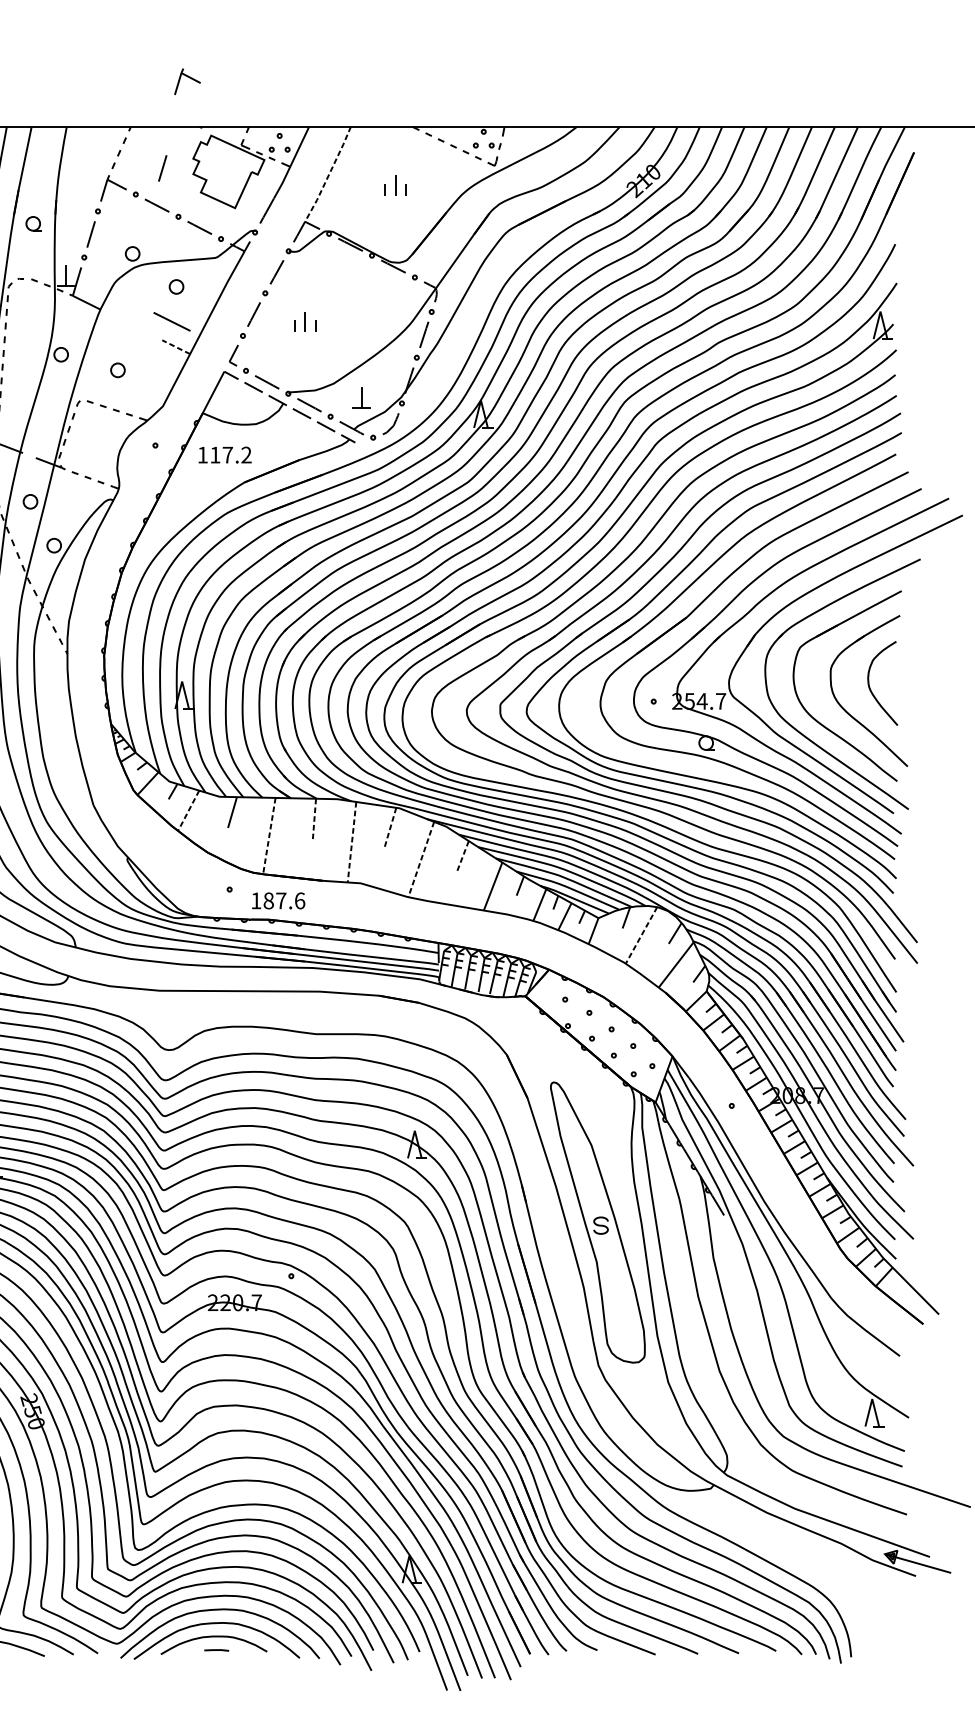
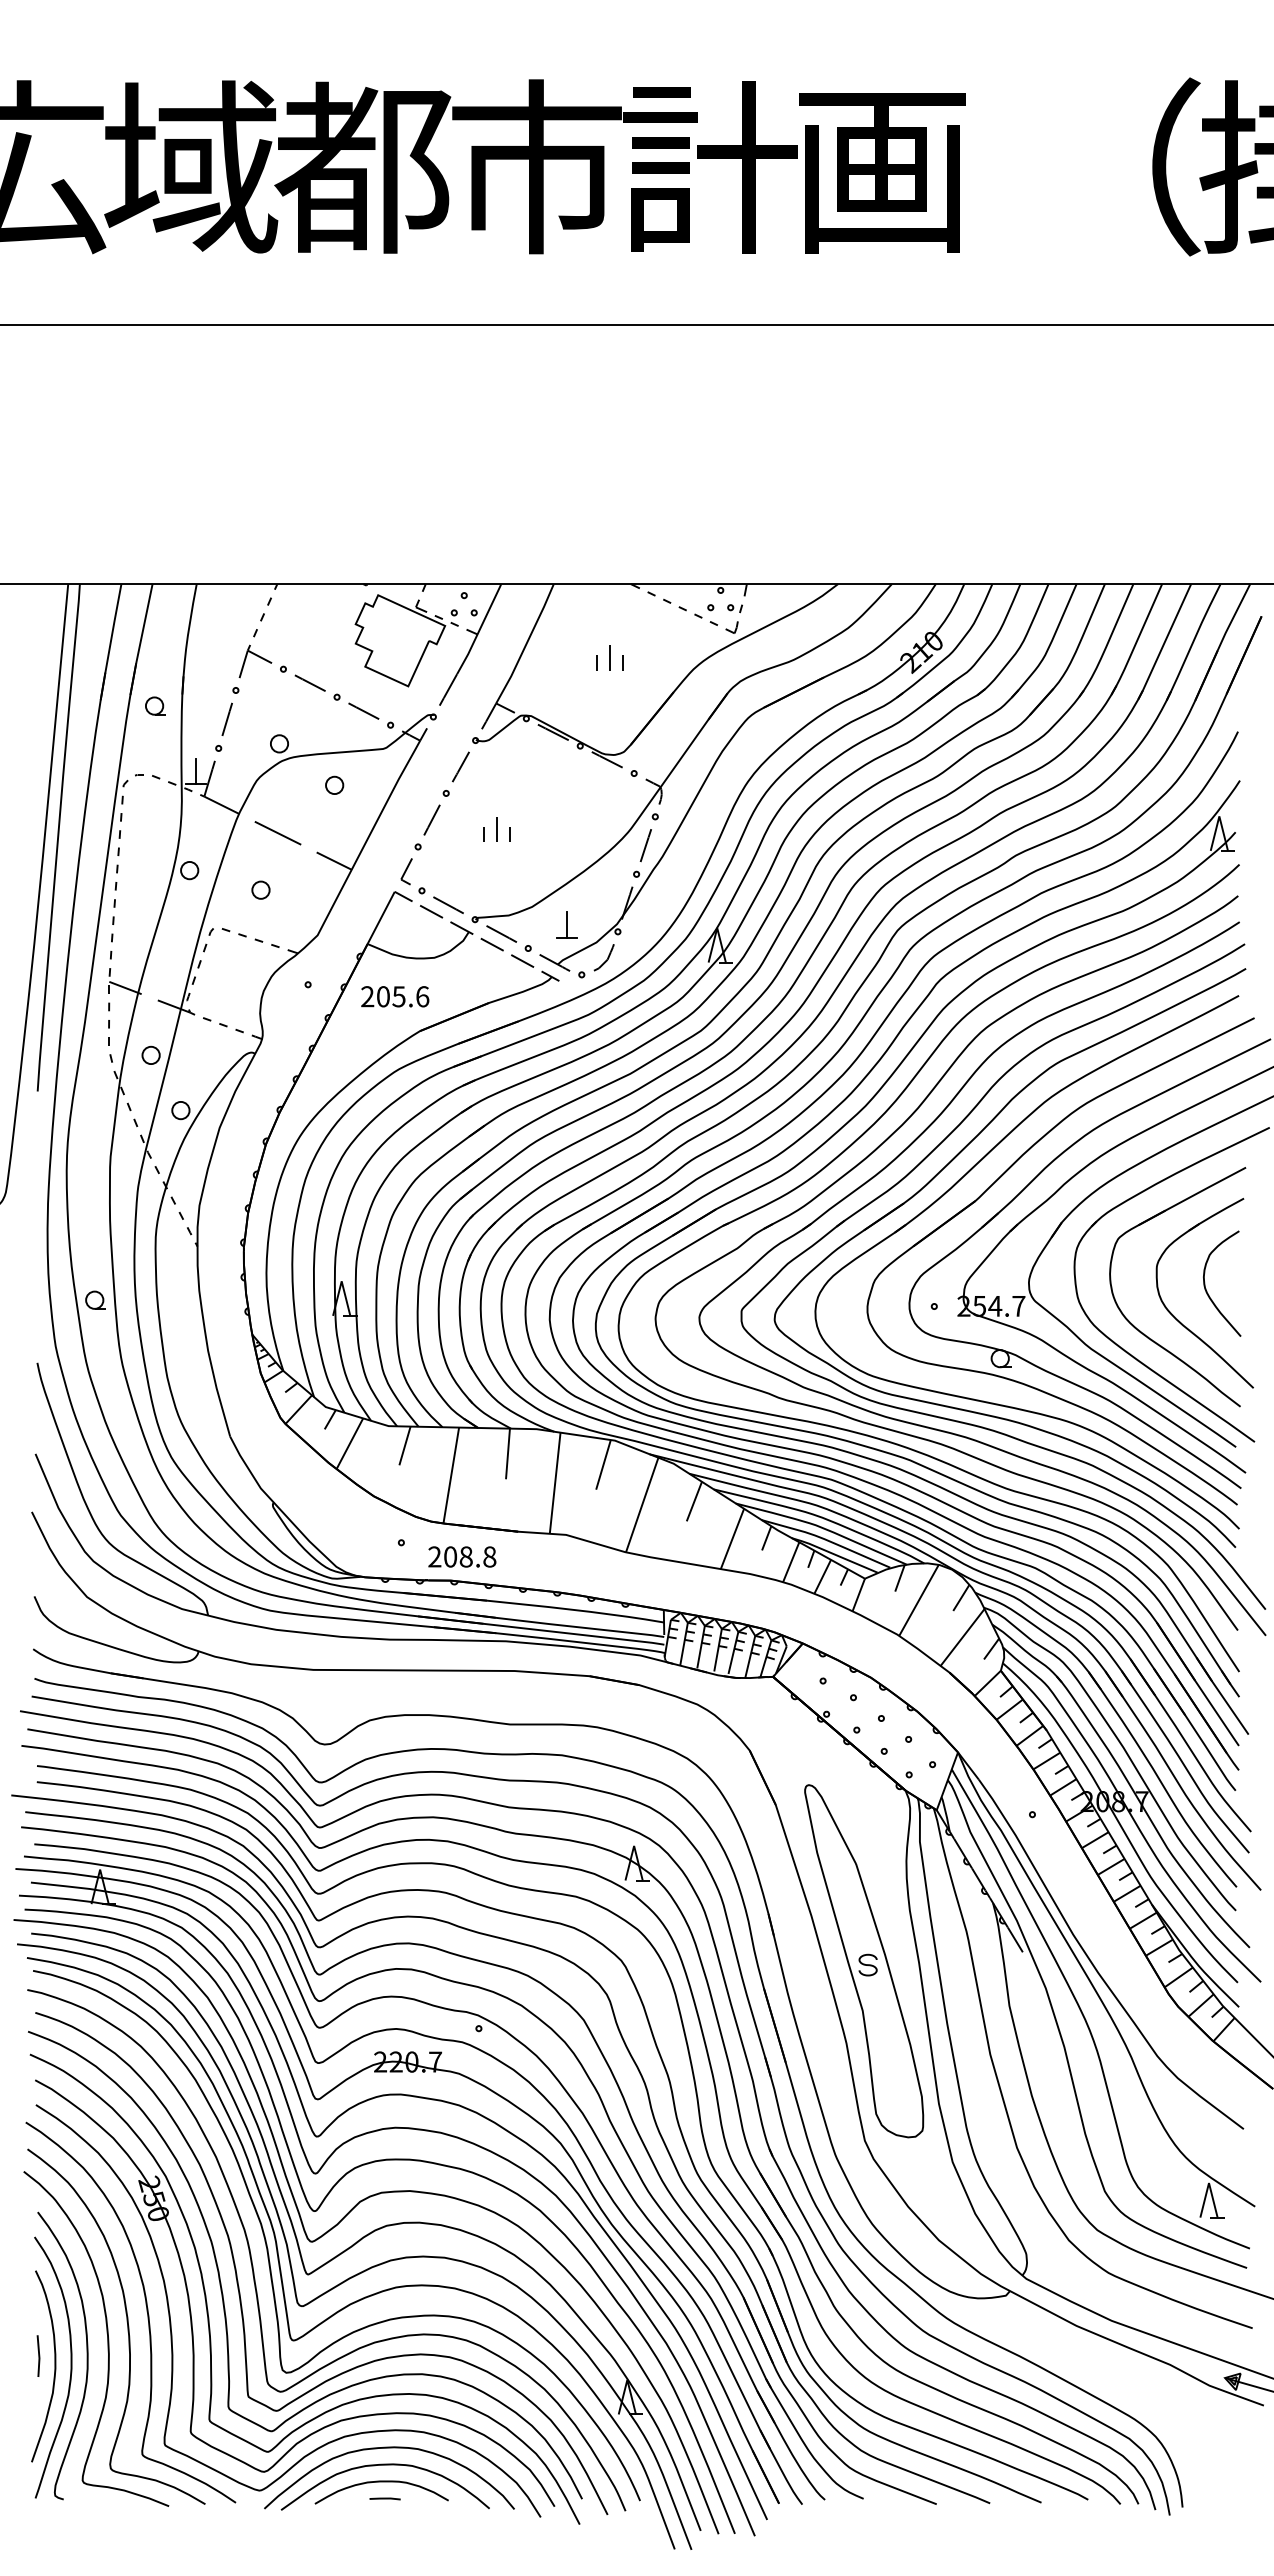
part: (187, 81) -> (348, 527), removed
line: (162, 167) -> (316, 635), removed
line: (329, 174) -> (526, 644), dashed -> solid
line: (171, 322) -> (277, 833), moved
line: (176, 347) -> (334, 861), dashed -> solid
text: (224, 454) -> (395, 996), 117.2 -> 205.6
line: (188, 810) -> (349, 1443), dashed -> solid
line: (314, 819) -> (507, 1454), dashed -> solid
line: (390, 827) -> (603, 1464), dashed -> solid
line: (269, 836) -> (451, 1475), dashed -> solid
line: (352, 842) -> (555, 1483), dashed -> solid
line: (462, 857) -> (694, 1502), dashed -> solid
line: (421, 859) -> (642, 1505), dashed -> solid
text: (278, 900) -> (462, 1556), 187.6 -> 208.8
line: (641, 935) -> (919, 1600), dashed -> solid

